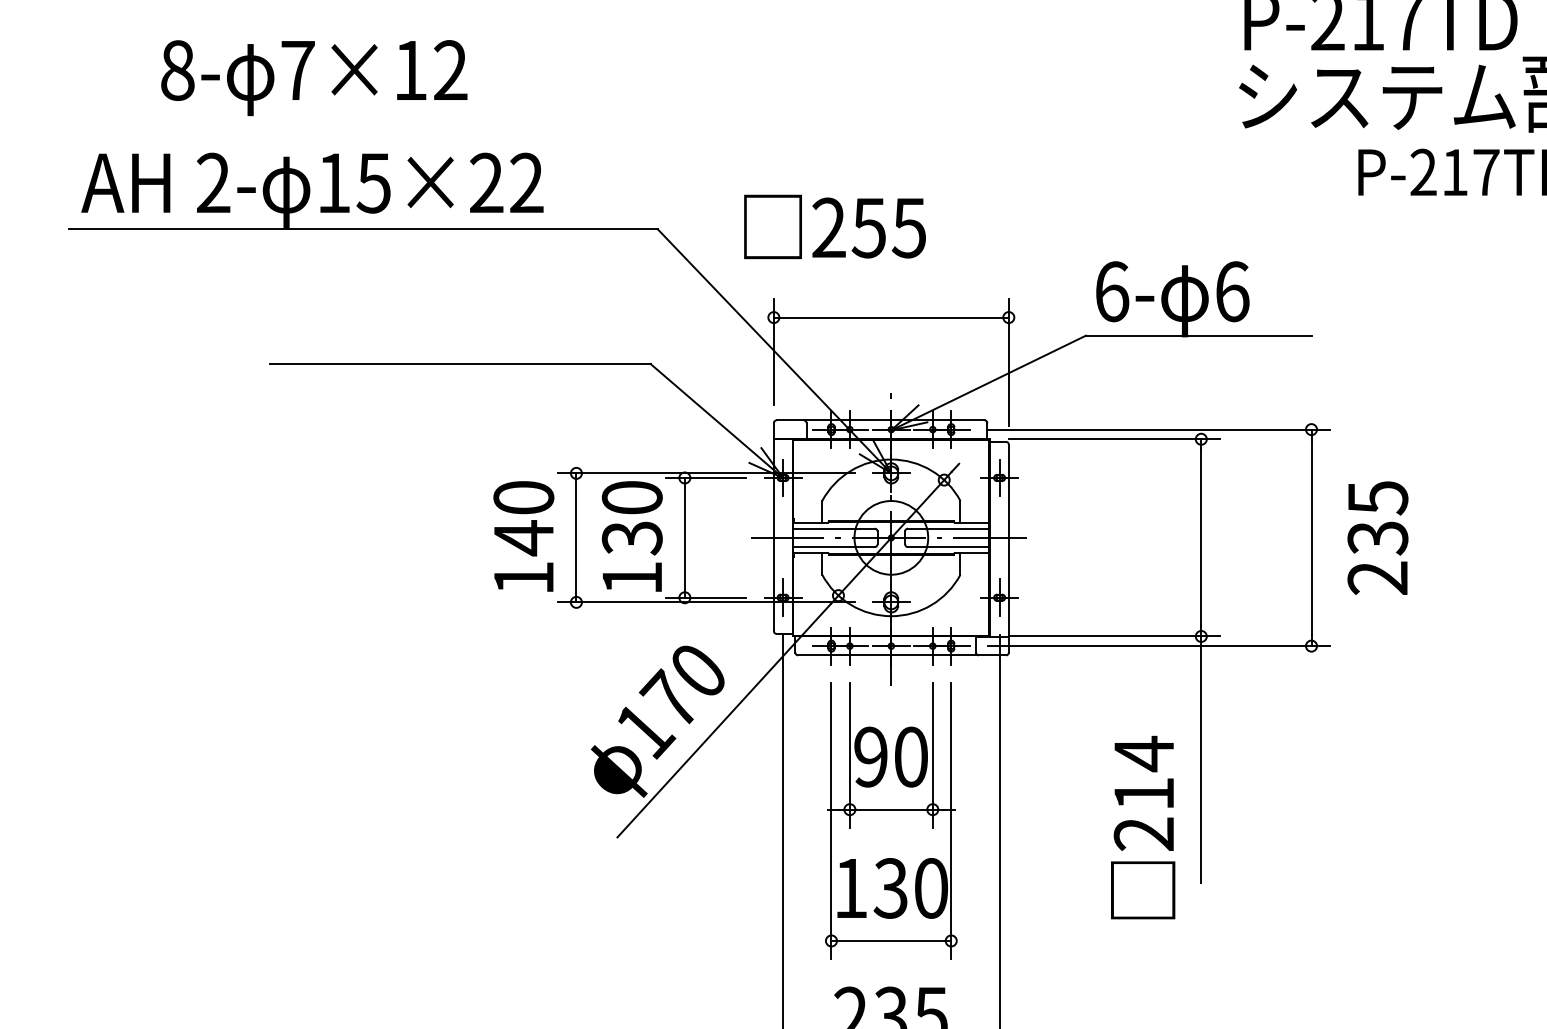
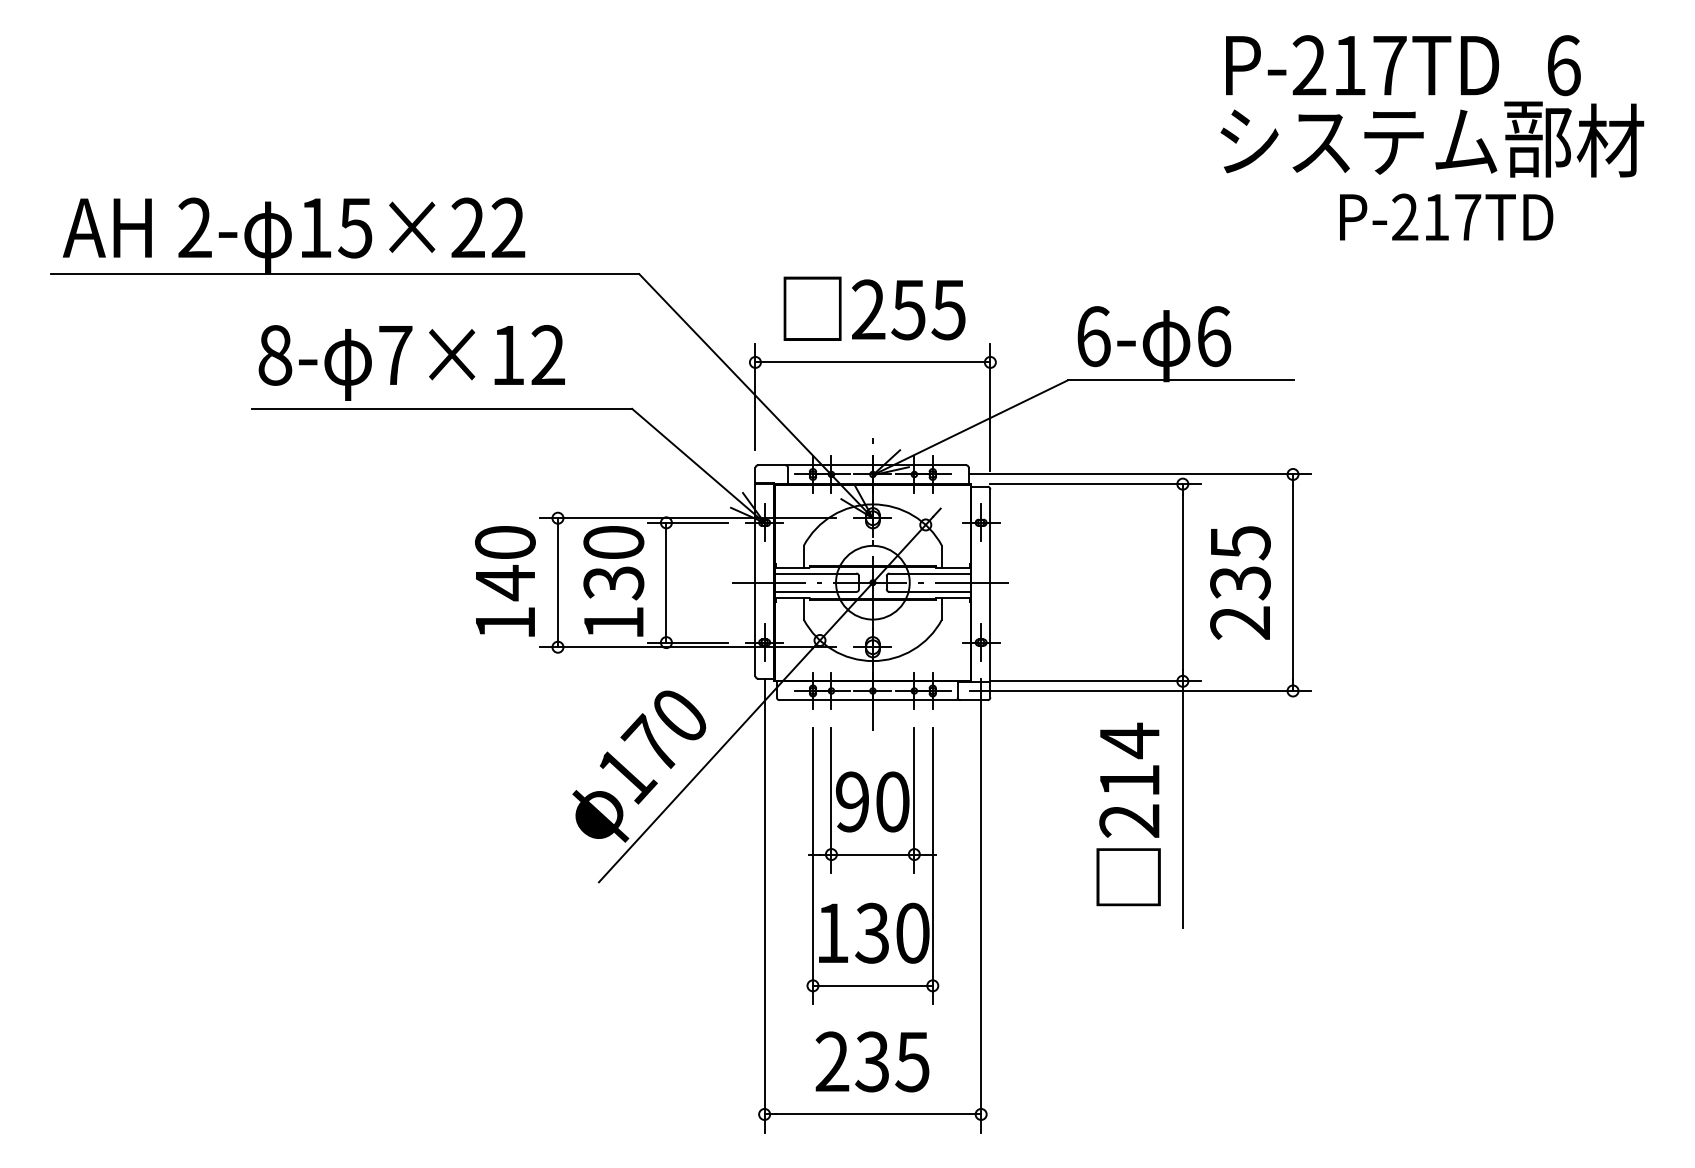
text: (313, 77) -> (411, 362), moved
text: (834, 226) -> (874, 308), moved
text: (1377, 537) -> (1240, 582), moved
text: (1142, 827) -> (1128, 814), moved

